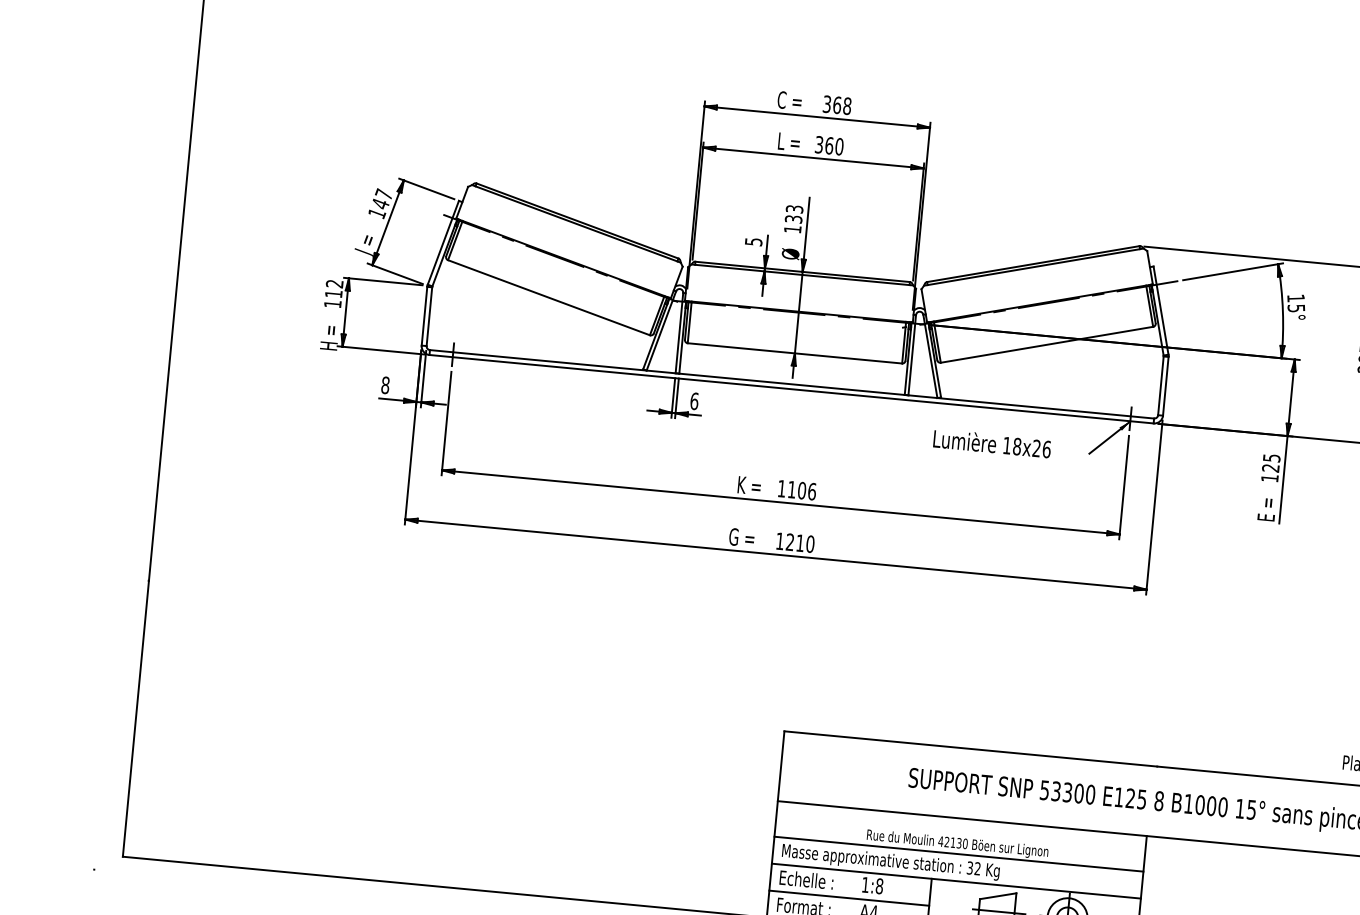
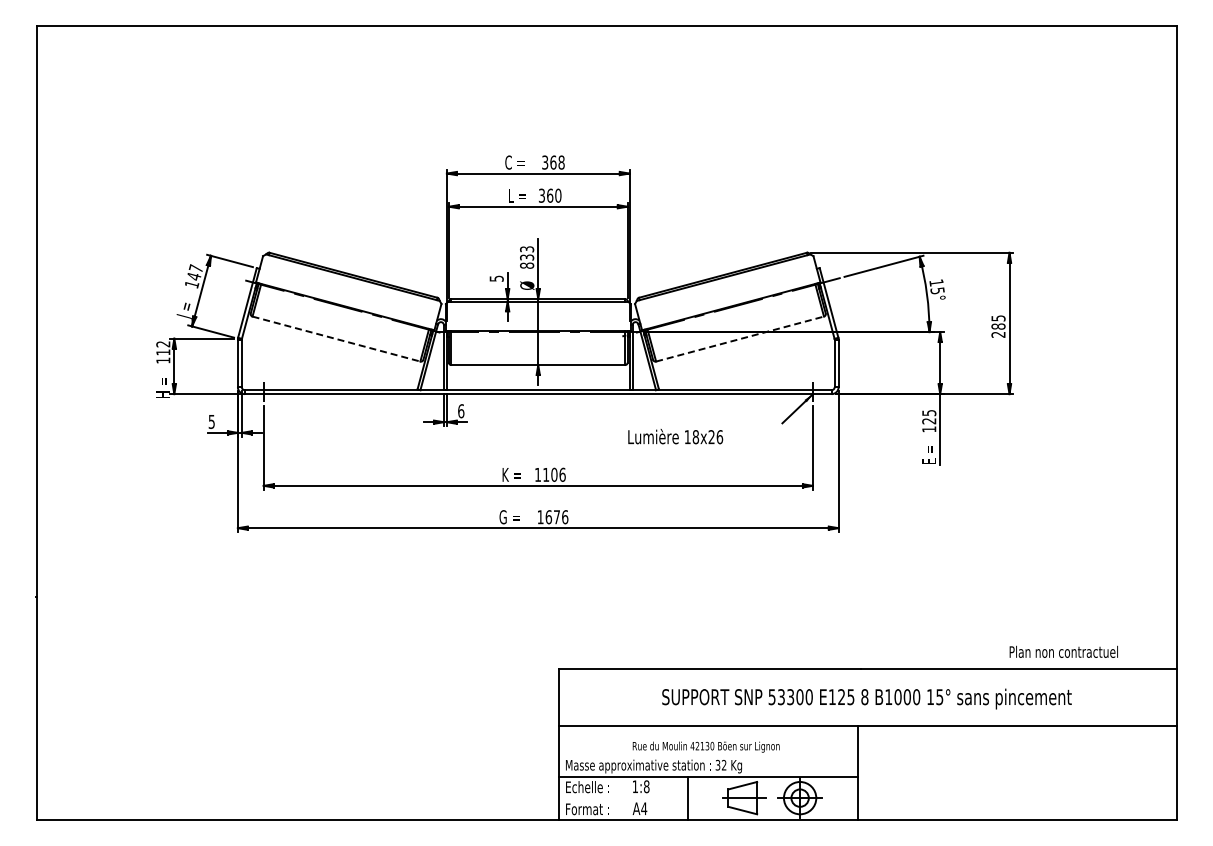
text: (793, 229) -> (527, 265), 133 -> 833
line: (548, 298) -> (336, 339), solid -> dashed
line: (1047, 345) -> (740, 339), solid -> dashed
text: (385, 384) -> (211, 421), 8 -> 5
text: (992, 443) -> (675, 436), moved
text: (799, 543) -> (556, 517), 1210 -> 1676
line: (958, 853) -> (707, 754), removed
line: (849, 898) -> (623, 798), removed

